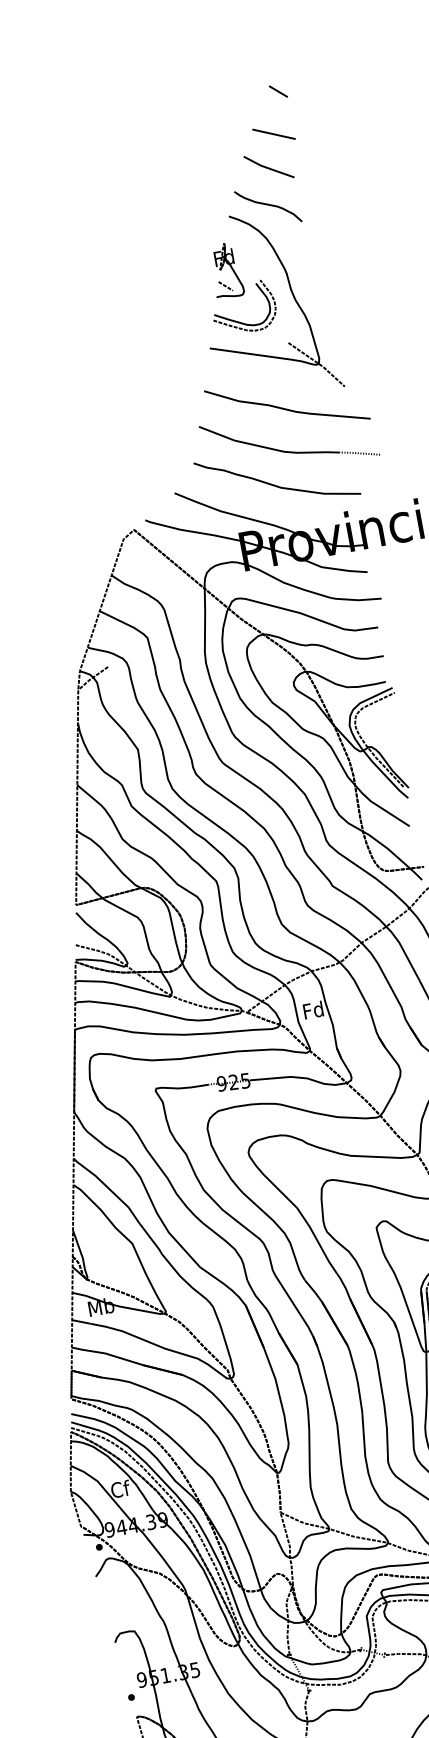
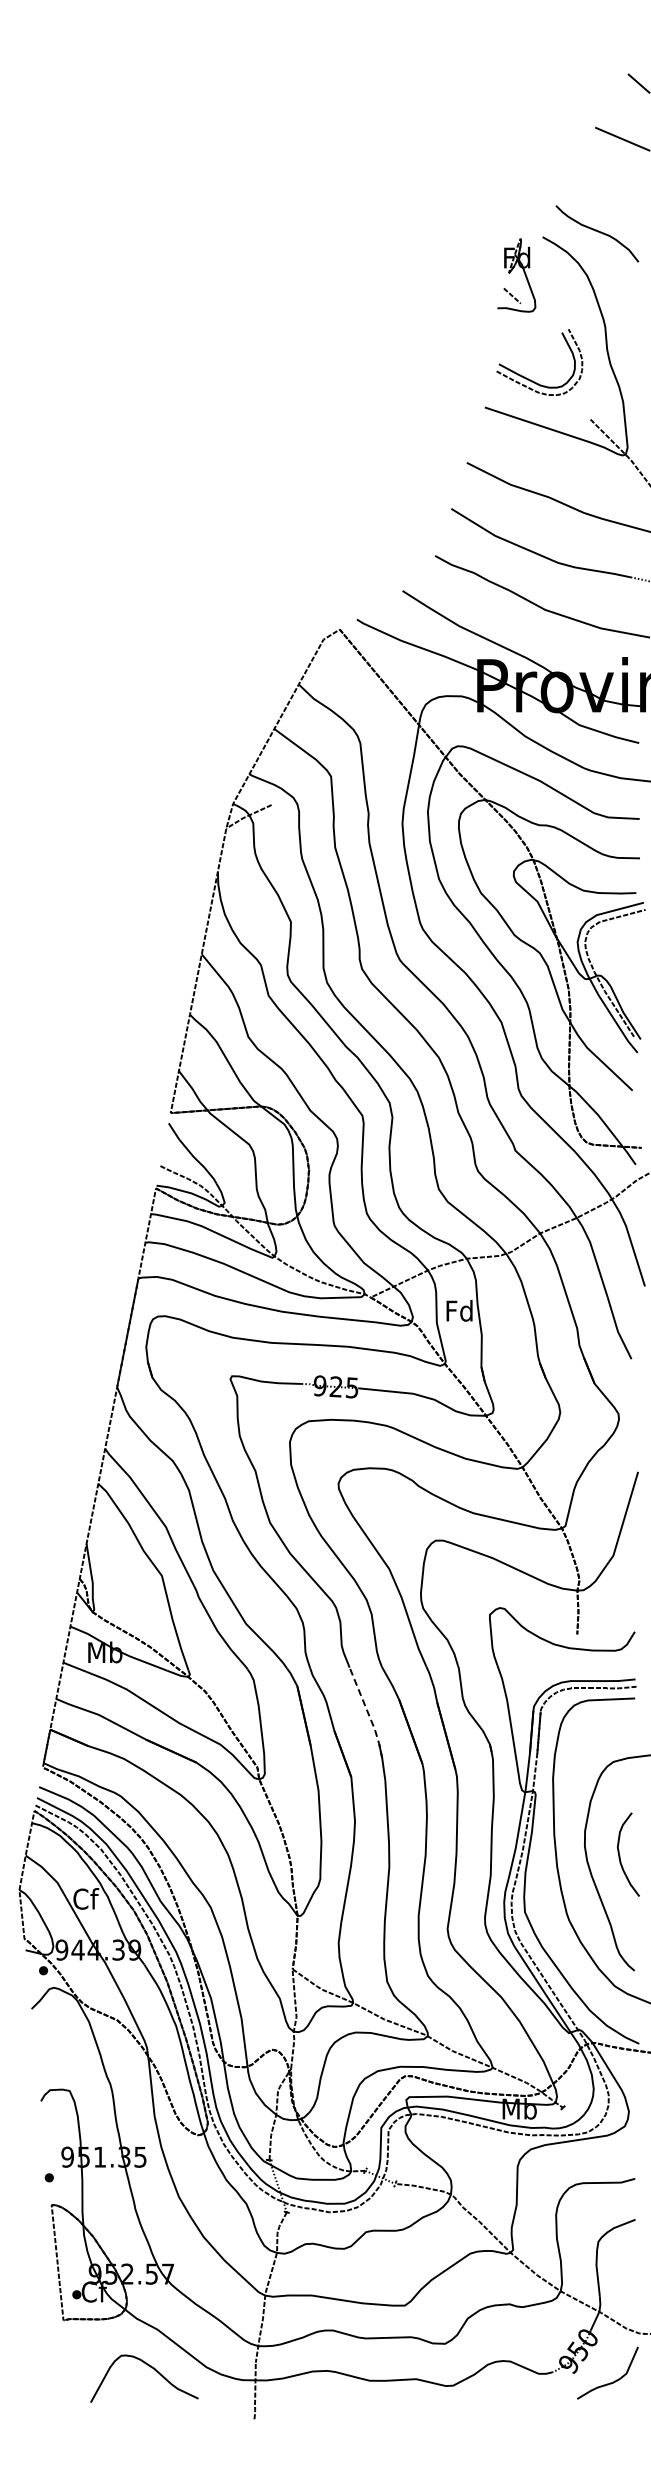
line: (267, 167) -> (606, 181), removed
part: (221, 270) -> (510, 273), moved
line: (301, 1315) -> (368, 1712), solid -> dashed

